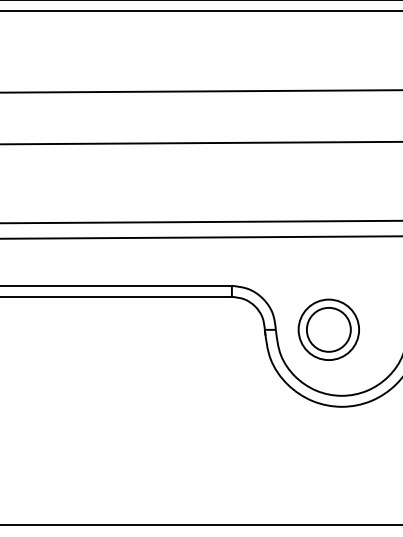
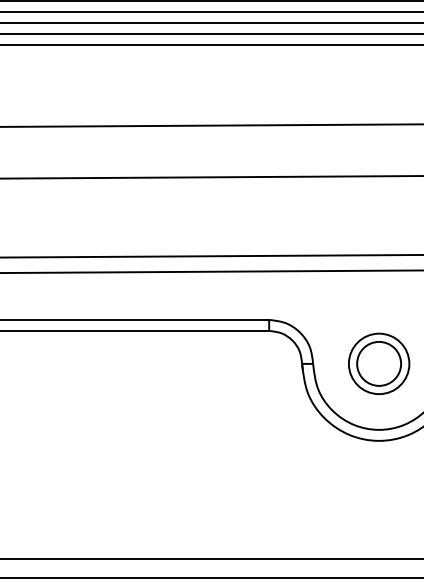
part: (329, 329) -> (379, 363), moved

